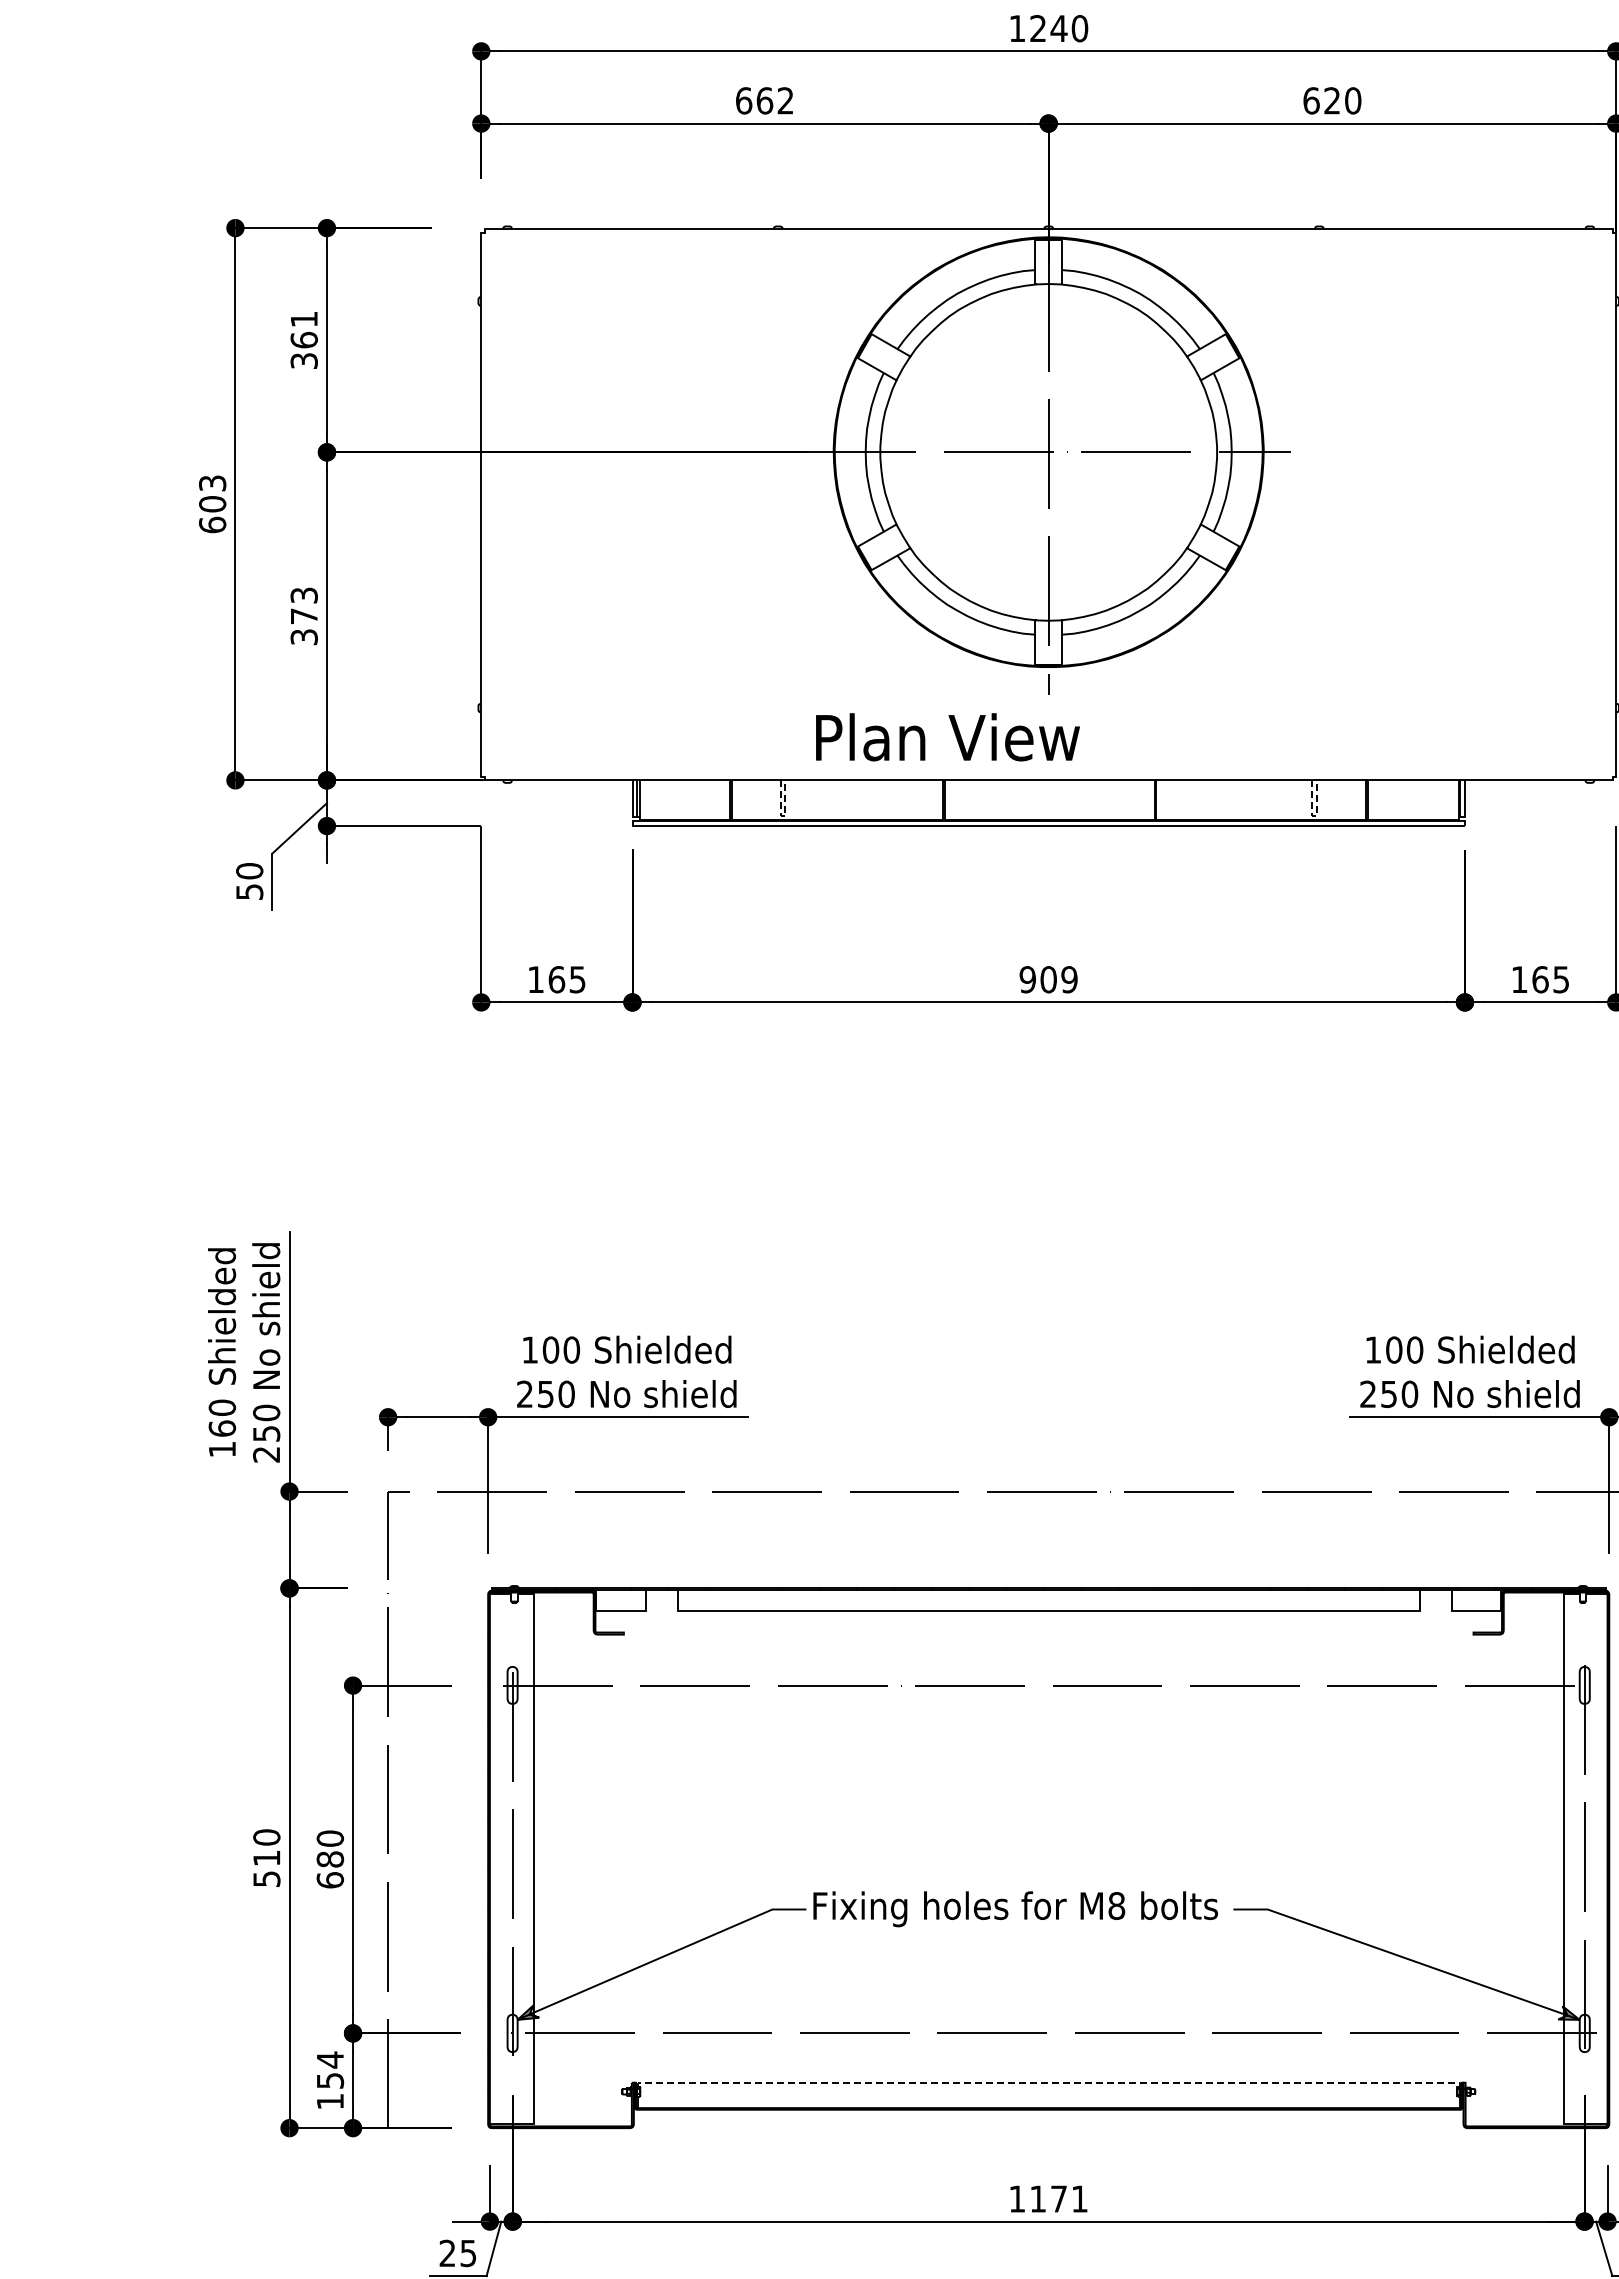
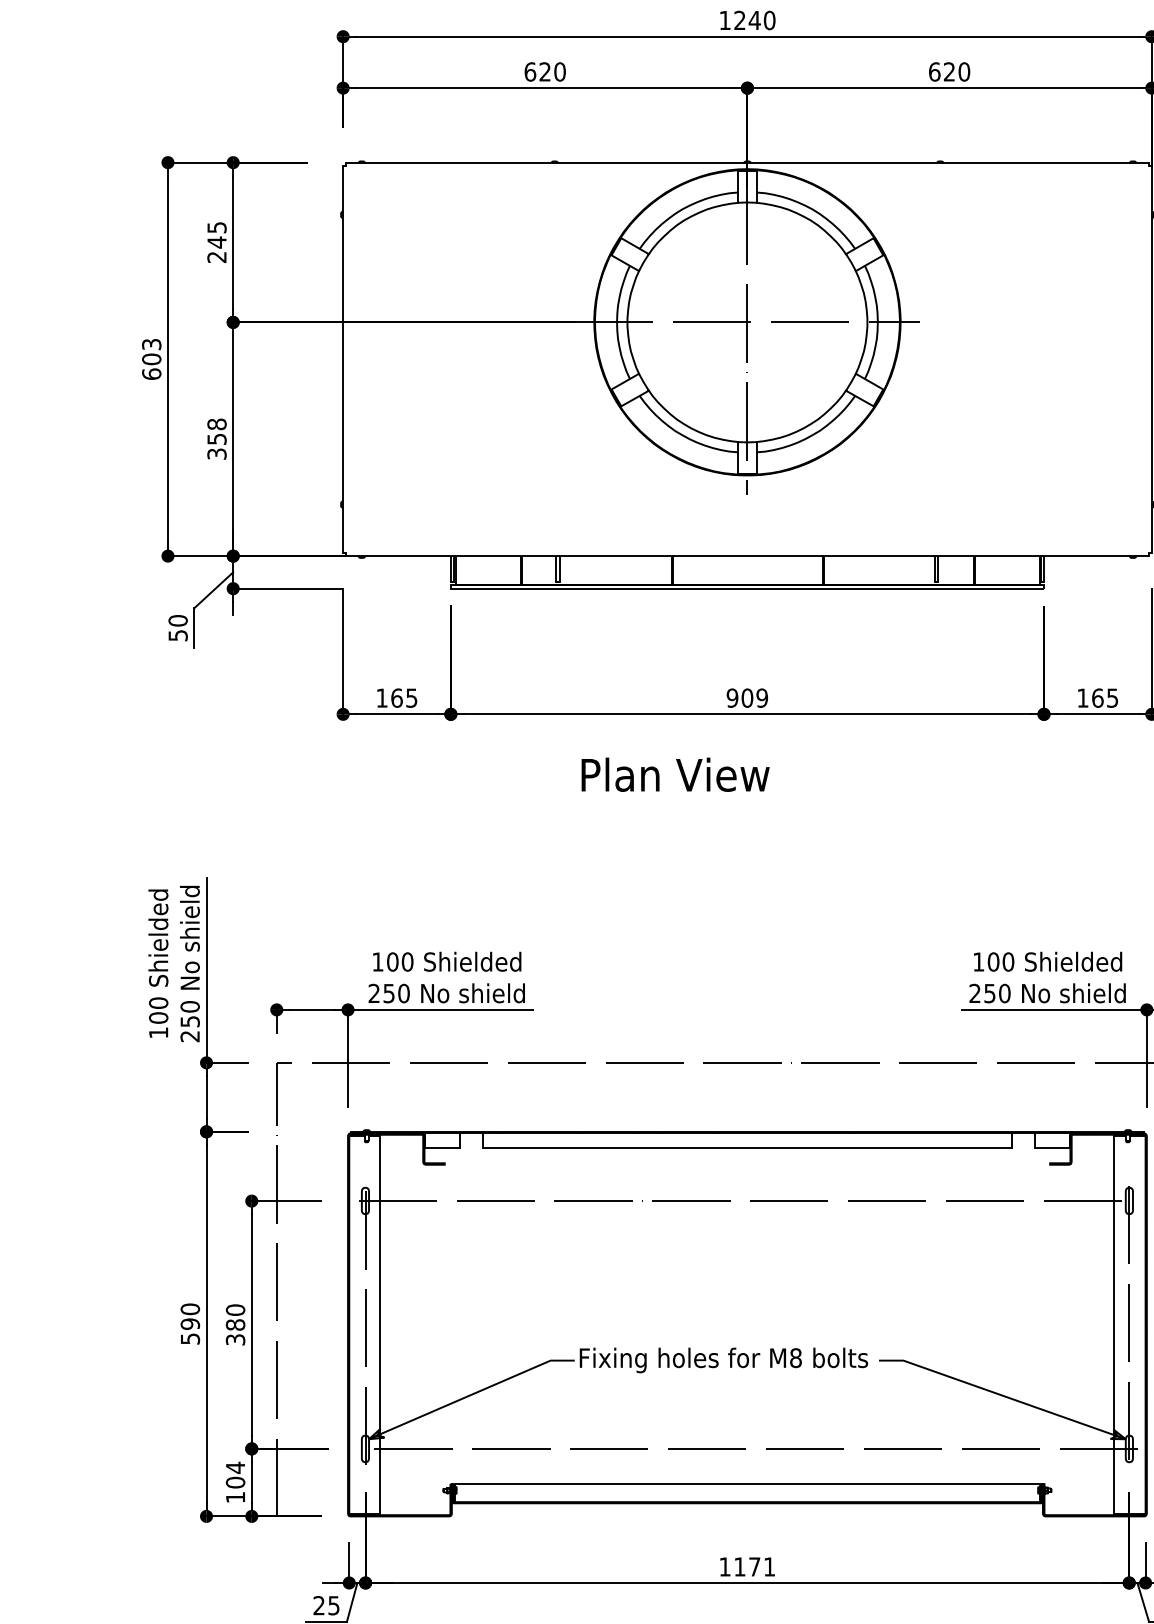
text: (774, 100) -> (552, 71), 662 -> 620
text: (303, 339) -> (216, 241), 361 -> 245
text: (303, 605) -> (216, 431), 373 -> 358
text: (947, 737) -> (675, 774), moved
line: (783, 816) -> (558, 581), dashed -> solid
line: (1314, 816) -> (936, 581), dashed -> solid
text: (221, 1428) -> (158, 1017), 160 -> 100
text: (266, 1858) -> (190, 1324), 510 -> 590
text: (330, 1880) -> (235, 1339), 680 -> 380
text: (330, 2080) -> (235, 1482), 154 -> 104
line: (1048, 2082) -> (747, 1483), dashed -> solid

